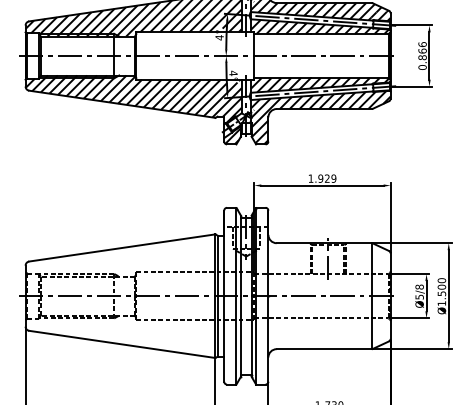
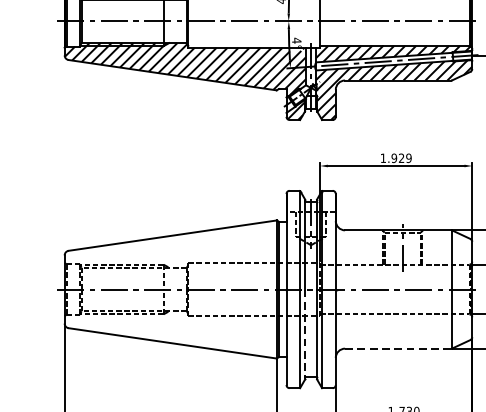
line: (240, 336) -> (304, 334), solid -> dashed
line: (324, 349) -> (398, 349), solid -> dashed

